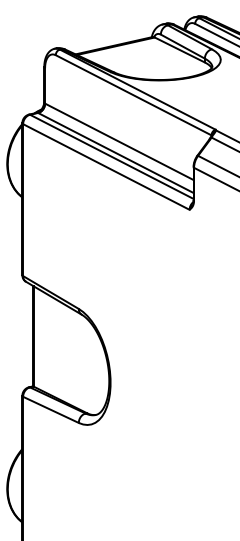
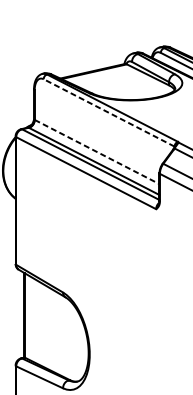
line: (133, 95) -> (109, 113), solid -> dashed
line: (119, 142) -> (97, 152), solid -> dashed

